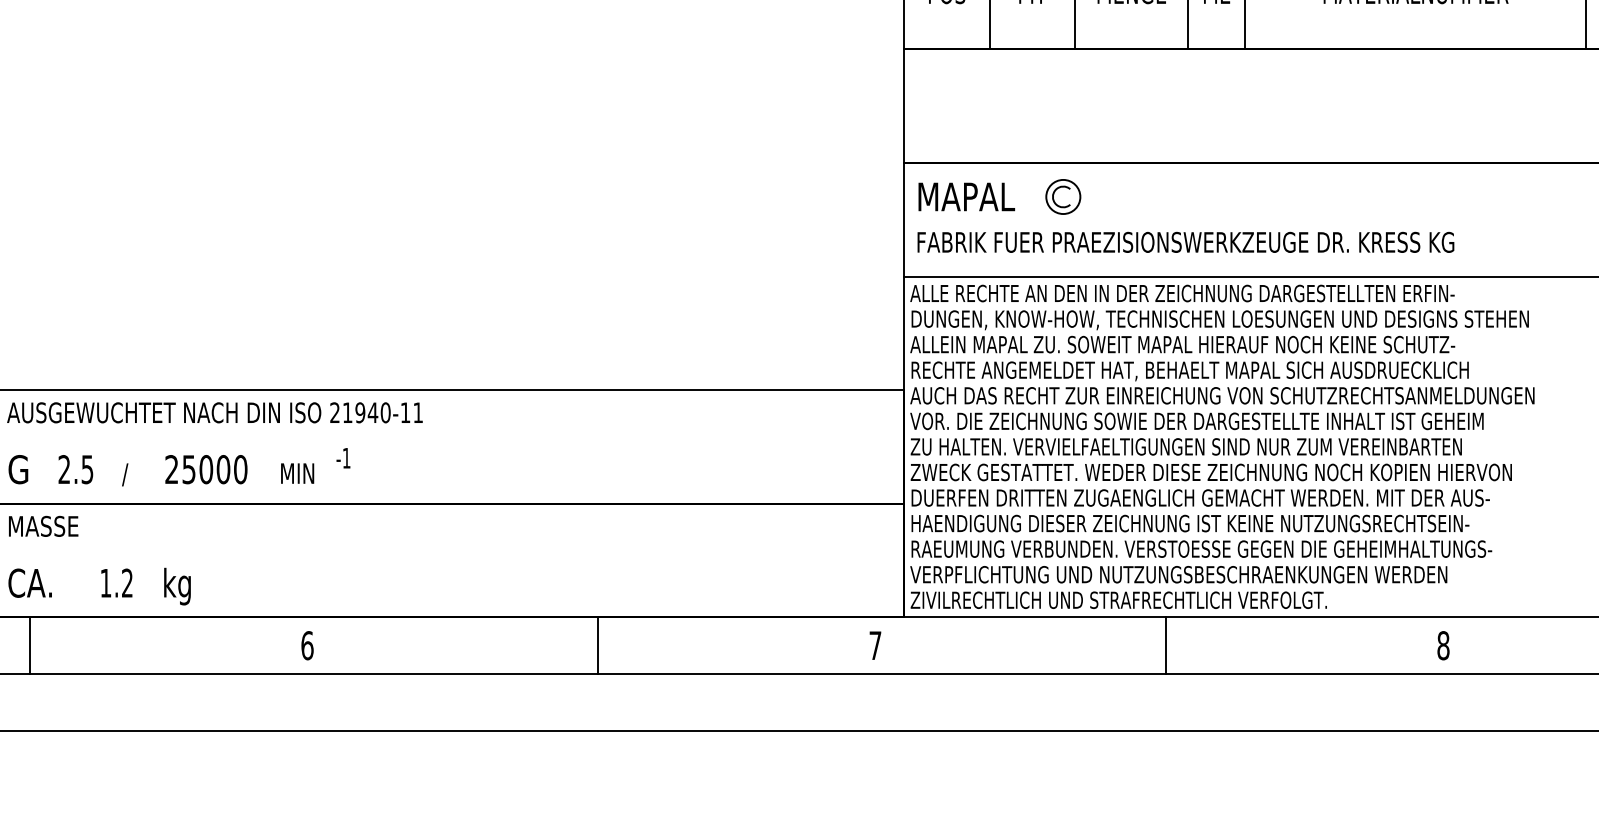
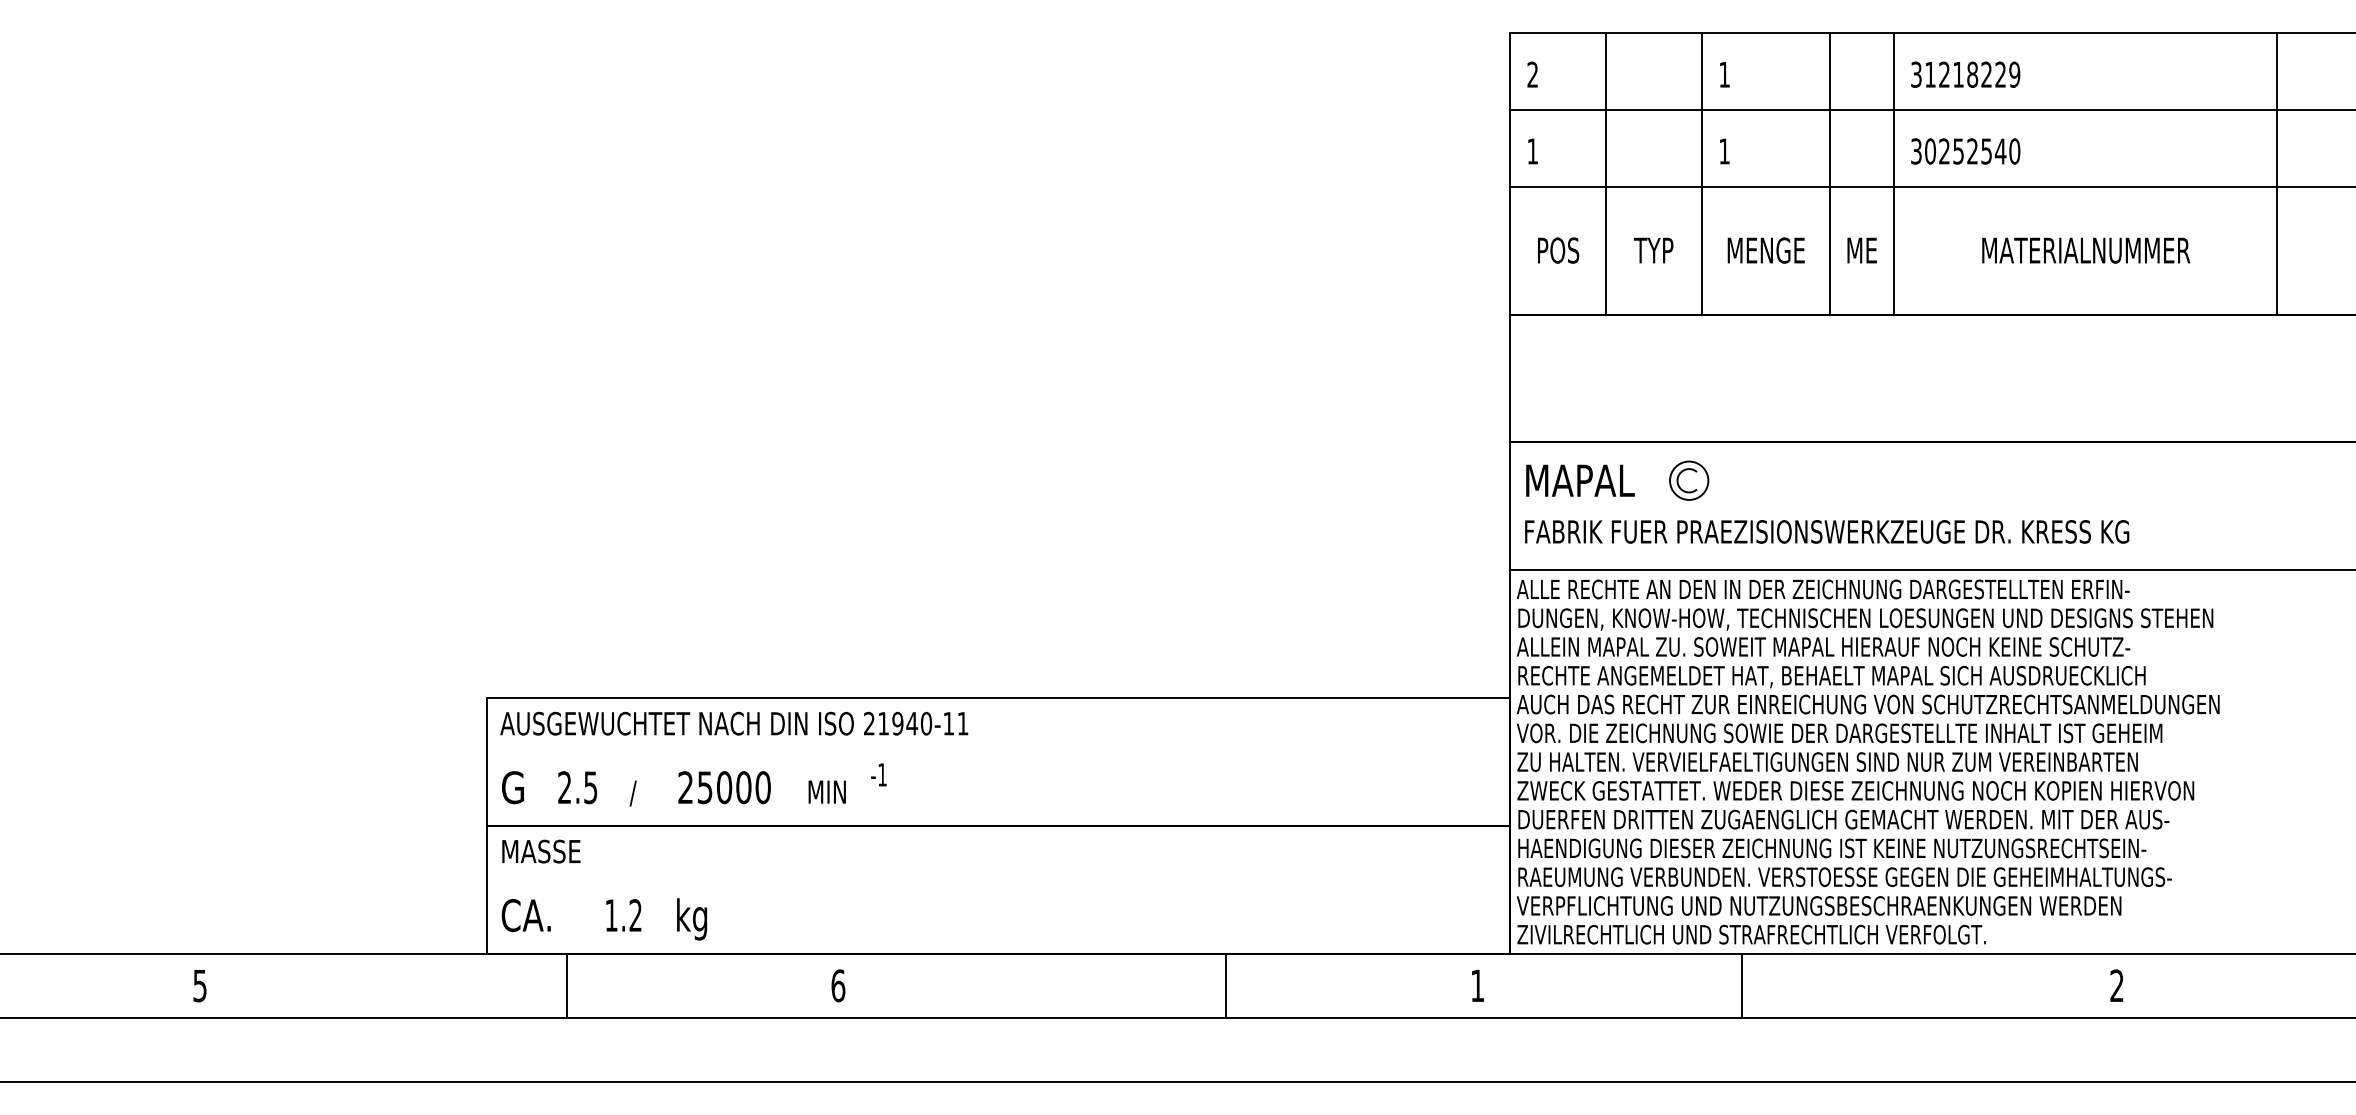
line: (29, 645) -> (566, 985), moved
line: (597, 645) -> (1225, 985), moved
text: (875, 645) -> (1477, 985), 7 -> 1
line: (1165, 645) -> (1742, 985), moved
text: (1442, 645) -> (2116, 985), 8 -> 2

